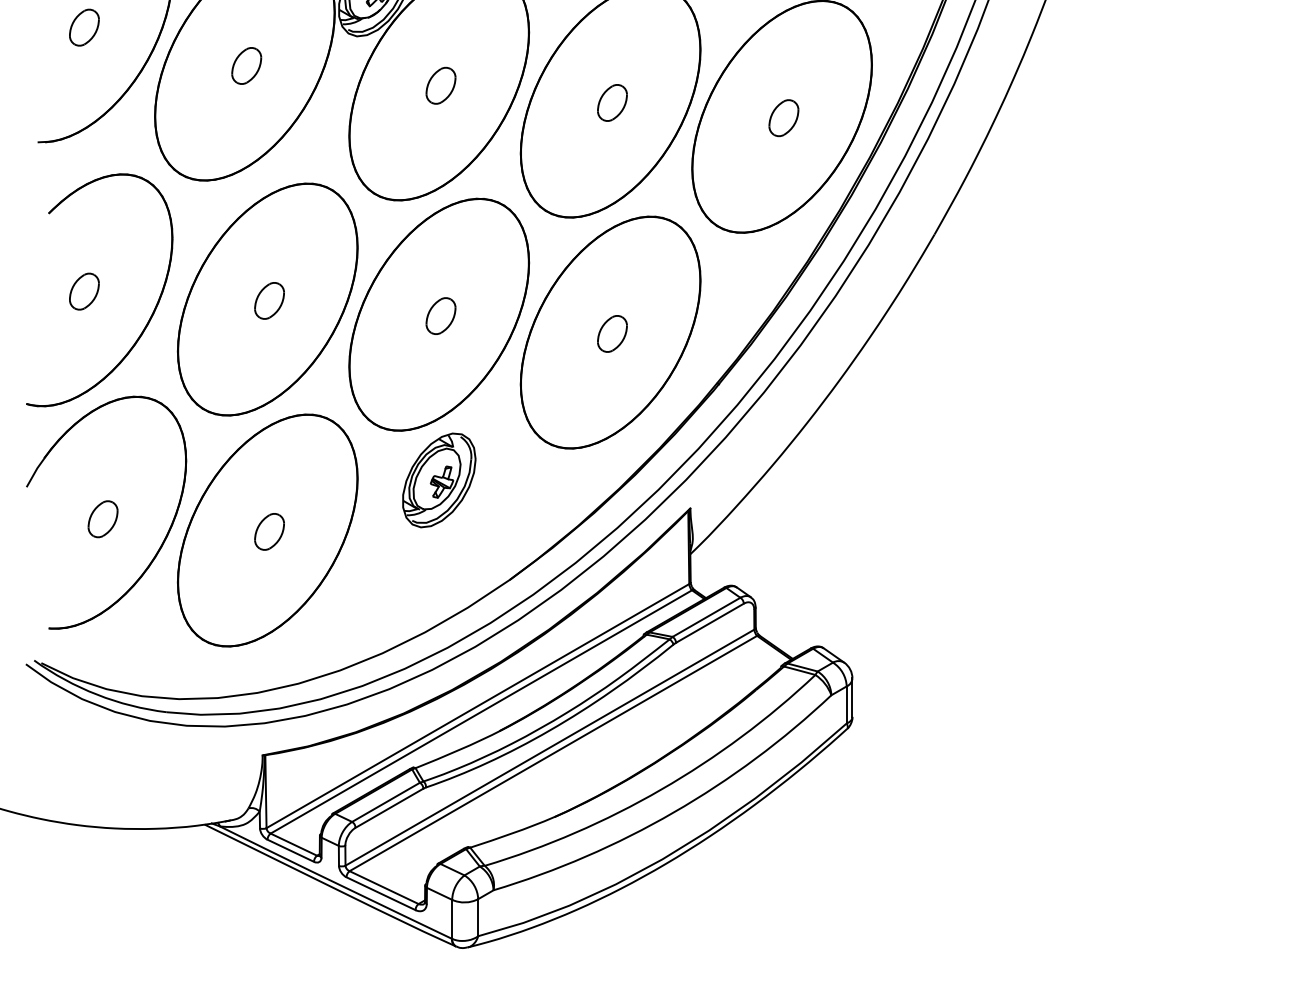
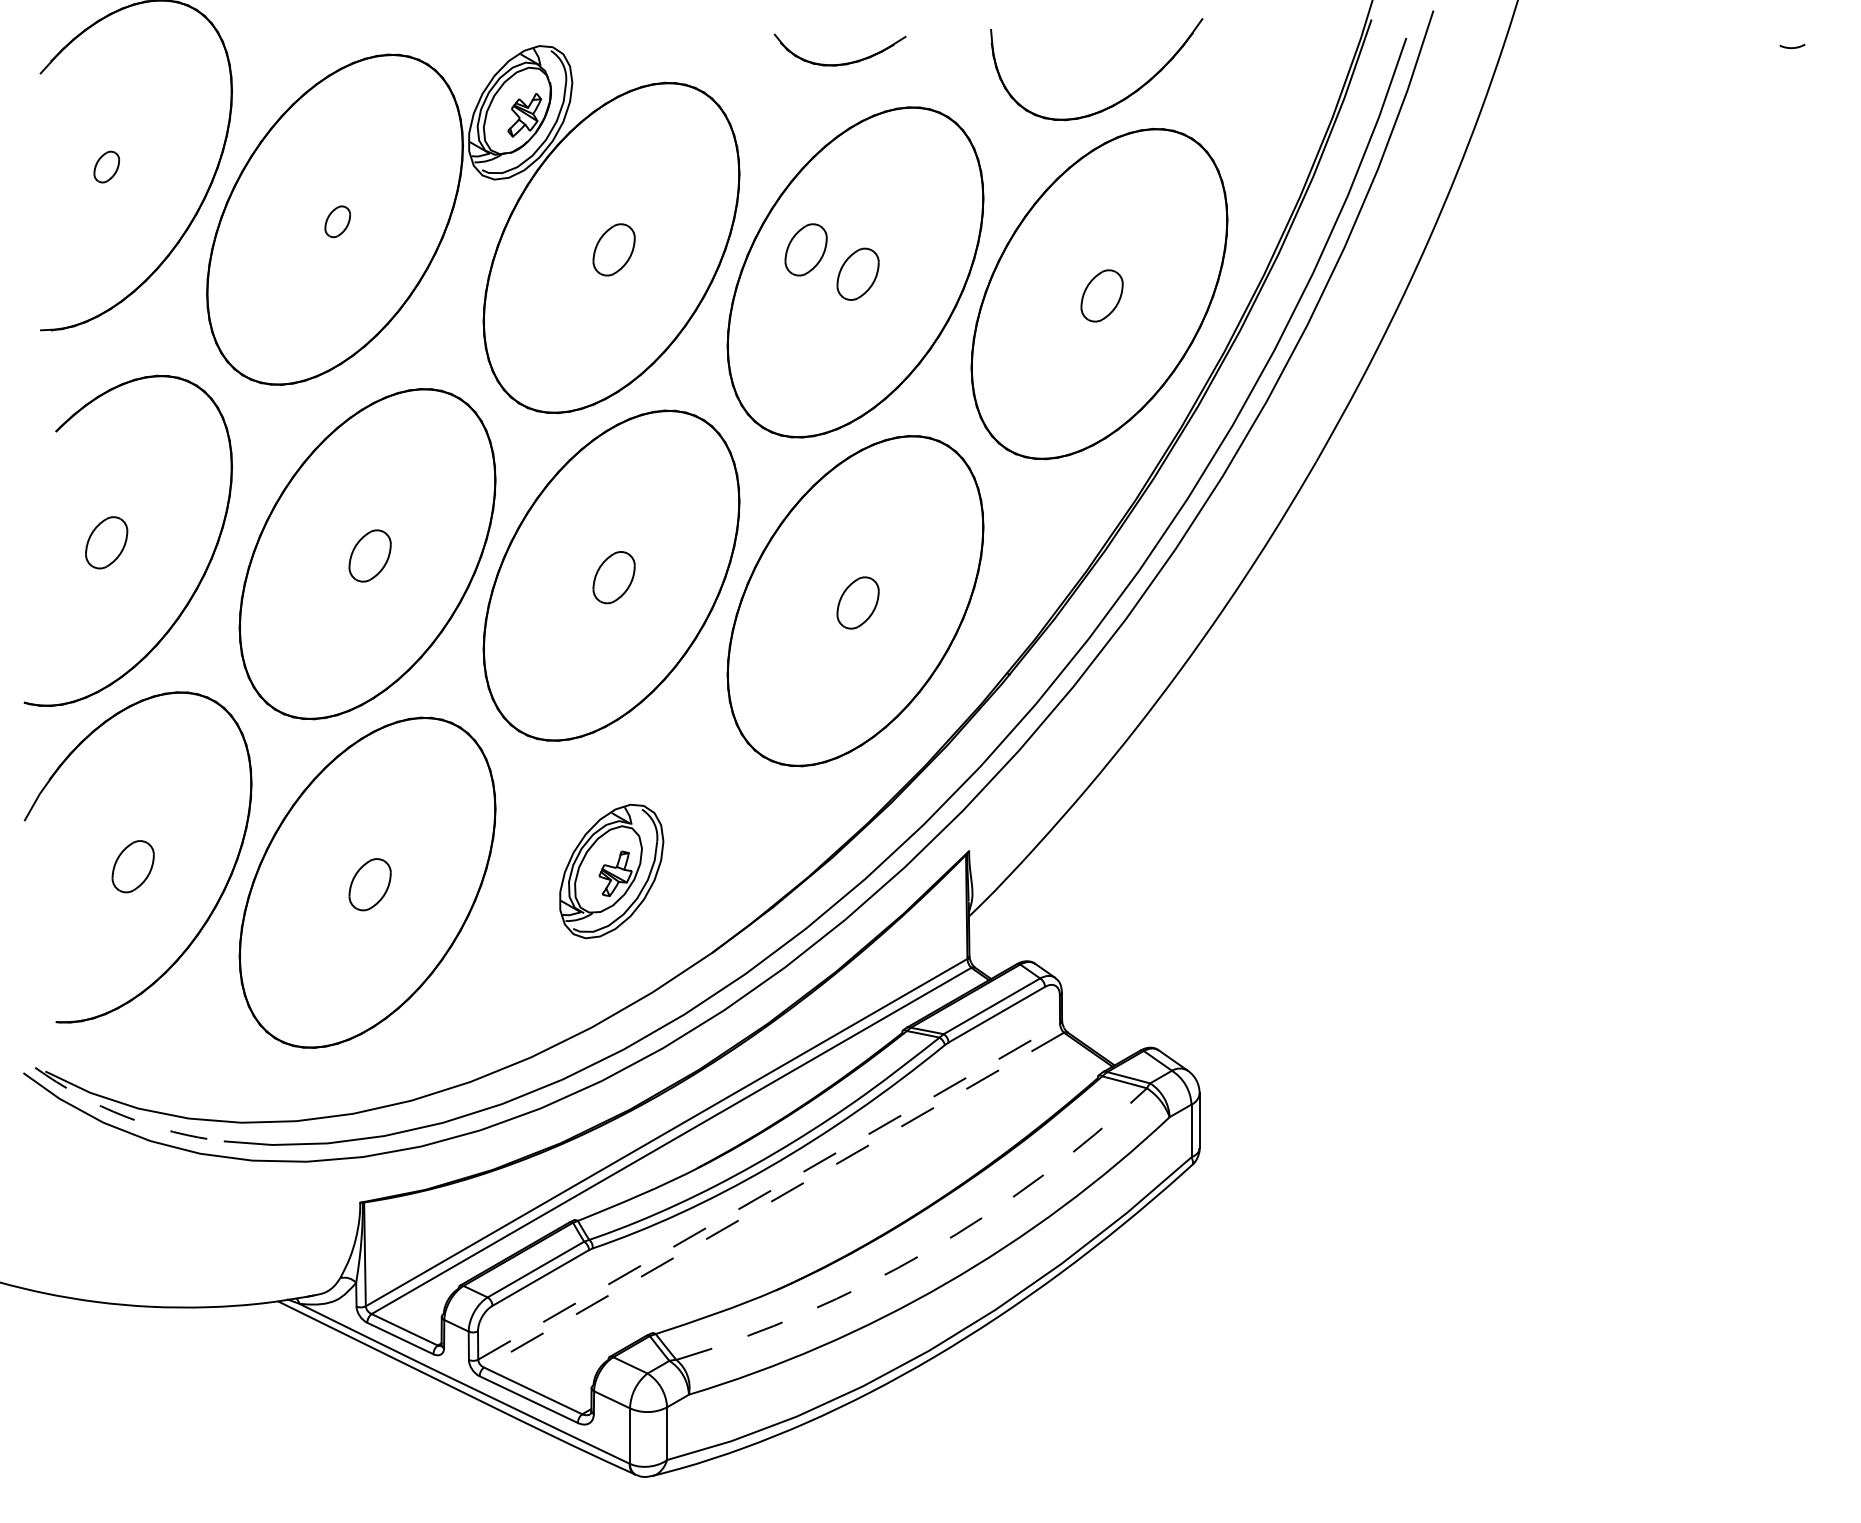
part: (84, 27) -> (106, 166), size x0.6
part: (246, 65) -> (337, 221), size x0.6
part: (575, 85) -> (805, 249), added
part: (439, 480) -> (611, 871), moved
arc: (96, 694) -> (124, 1116), solid -> dashed
line: (550, 747) -> (769, 1191), solid -> dashed
line: (553, 753) -> (774, 1200), solid -> dashed
arc: (661, 789) -> (927, 1251), solid -> dashed

